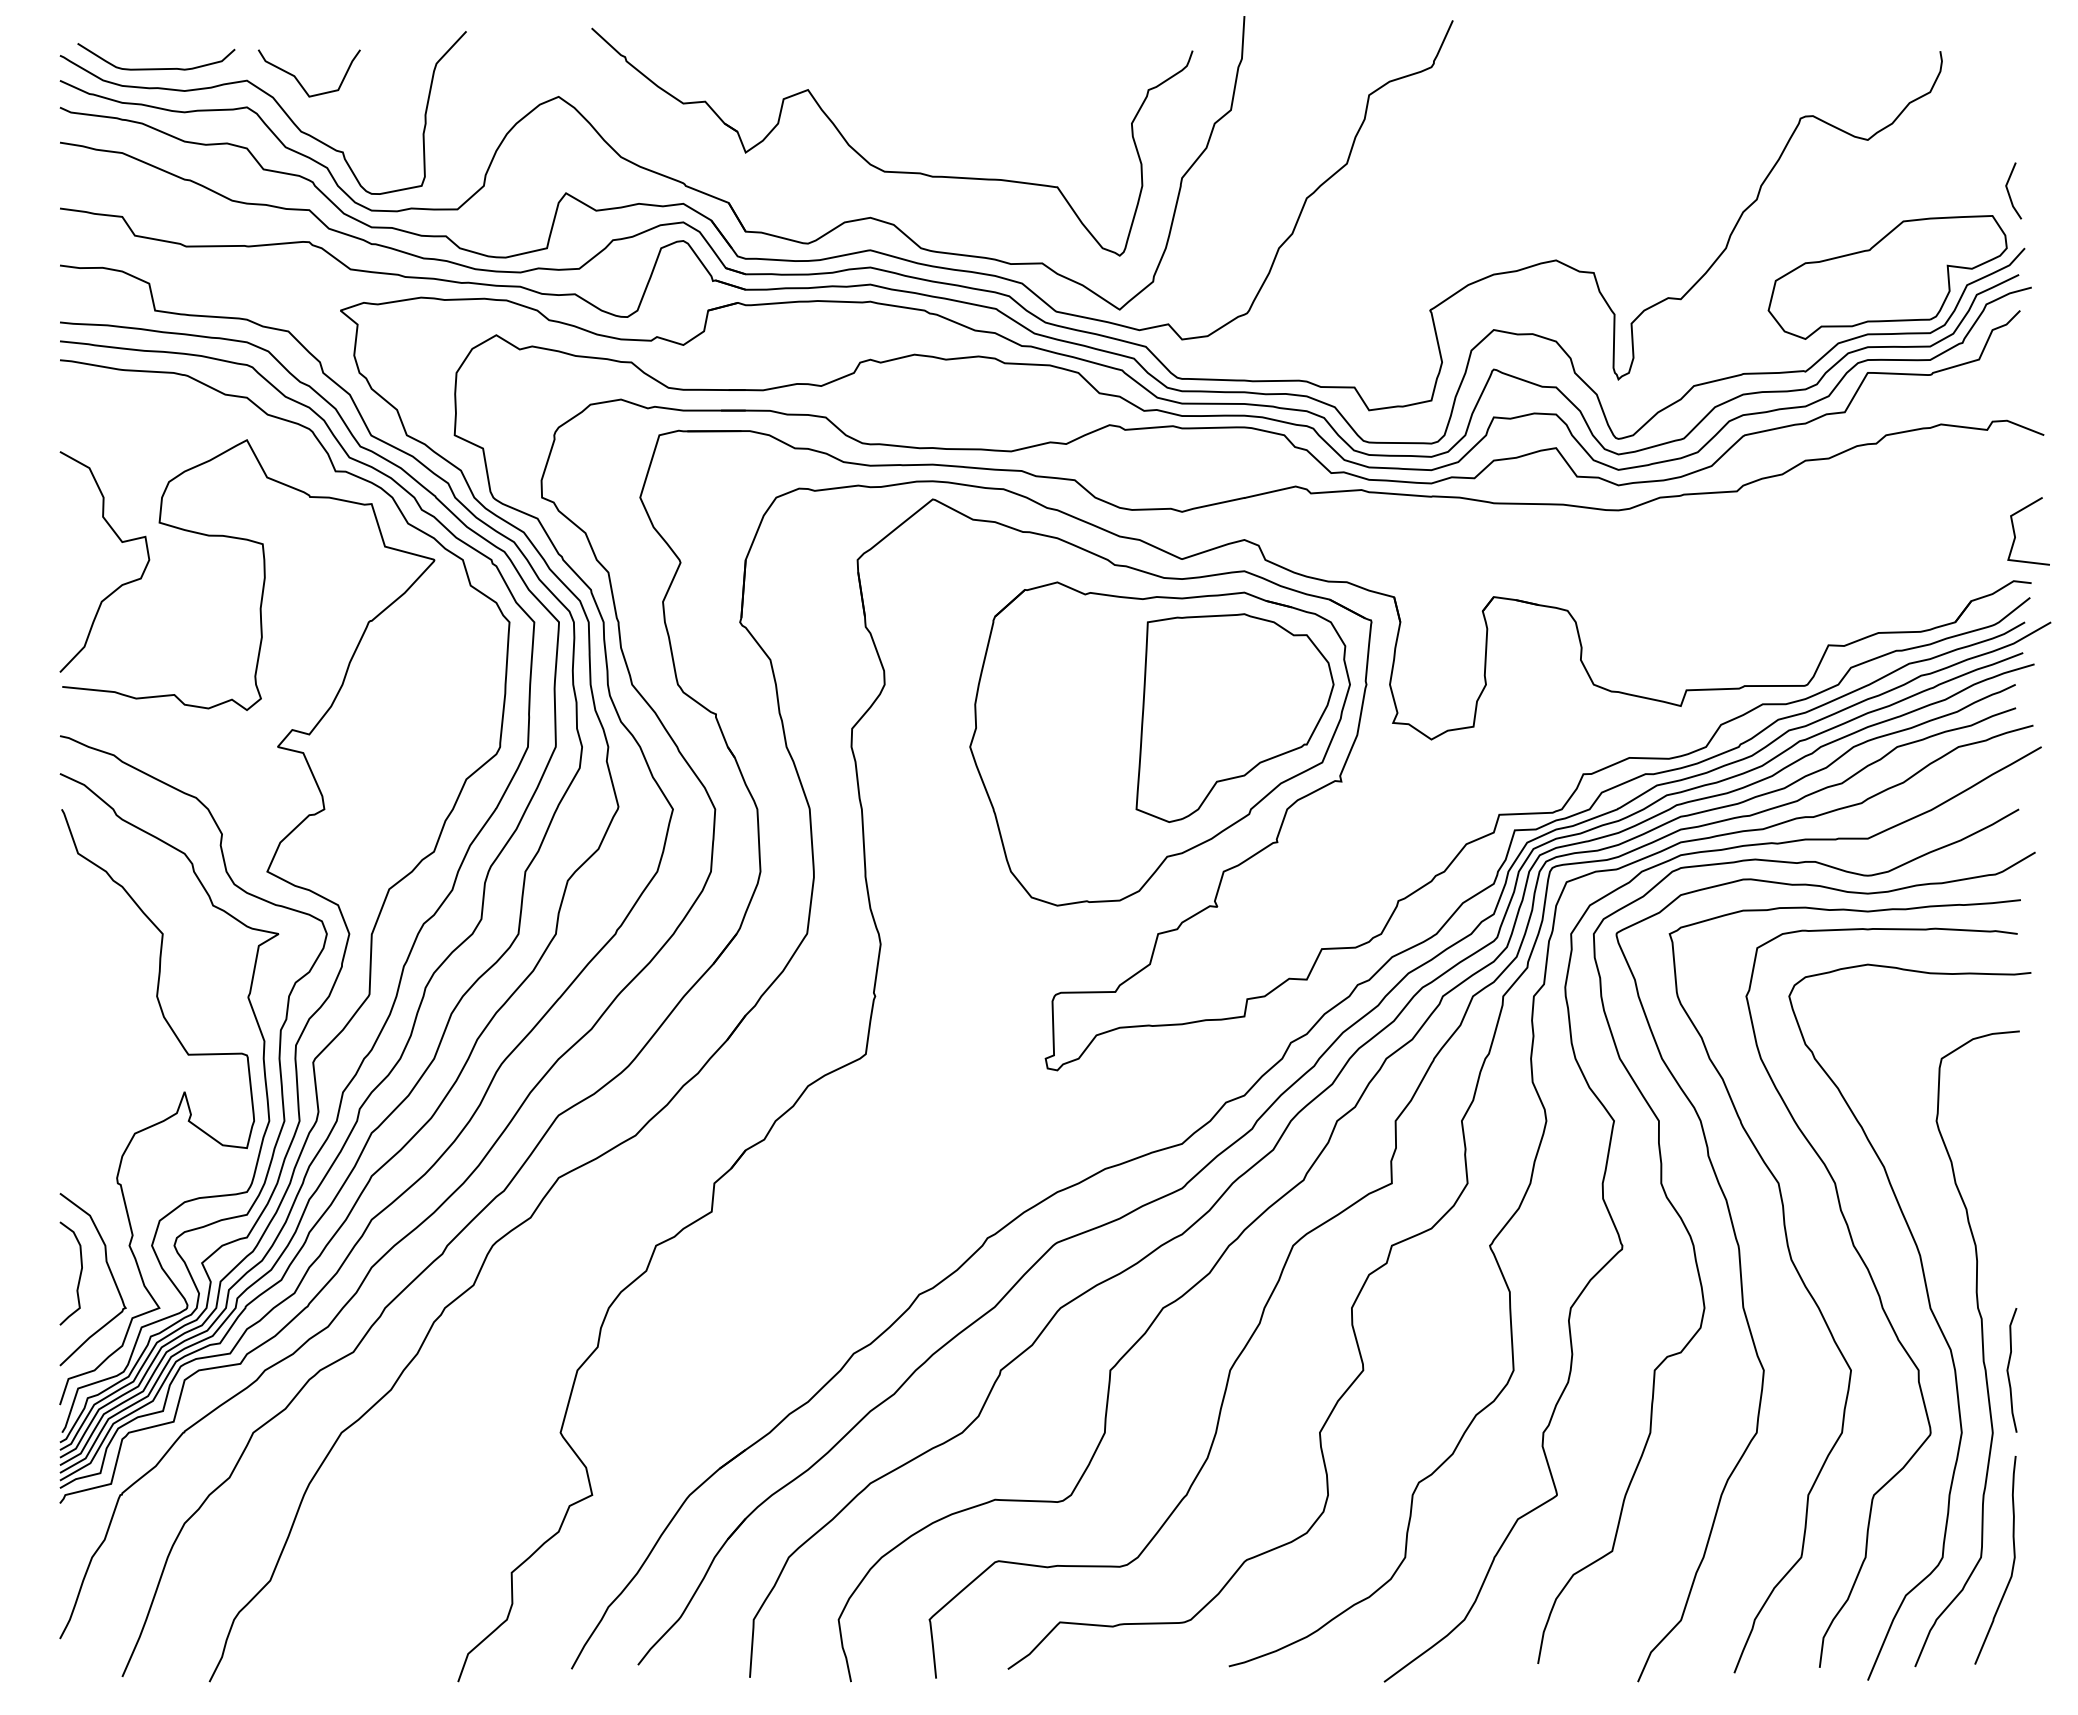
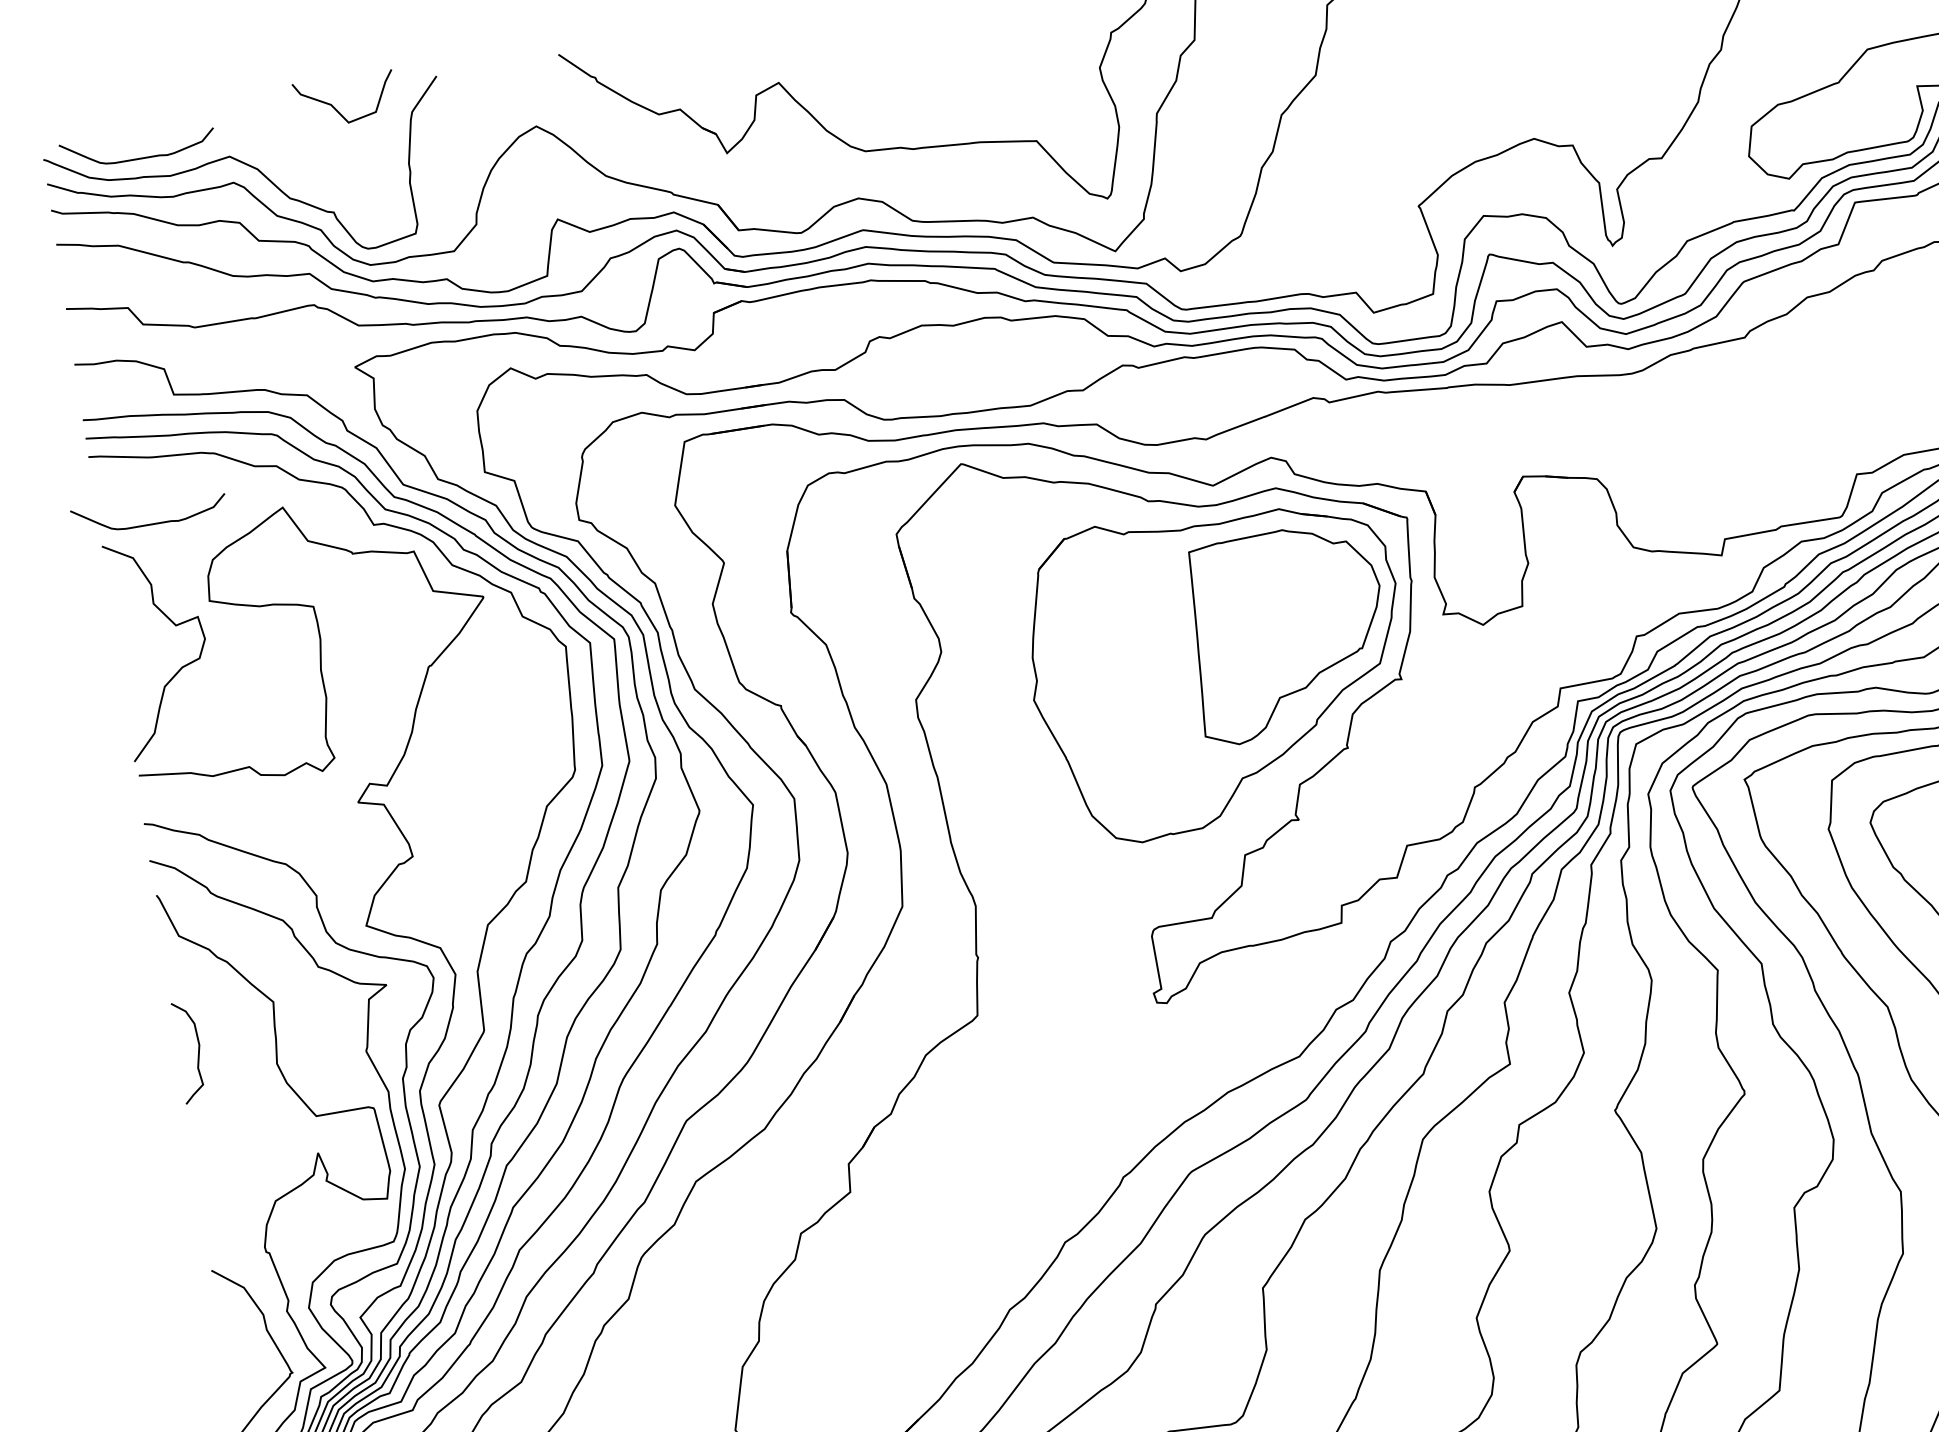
curve: (299, 81) -> (336, 109), moved
curve: (112, 436) -> (150, 523), added
curve: (79, 1274) -> (197, 1051), moved

